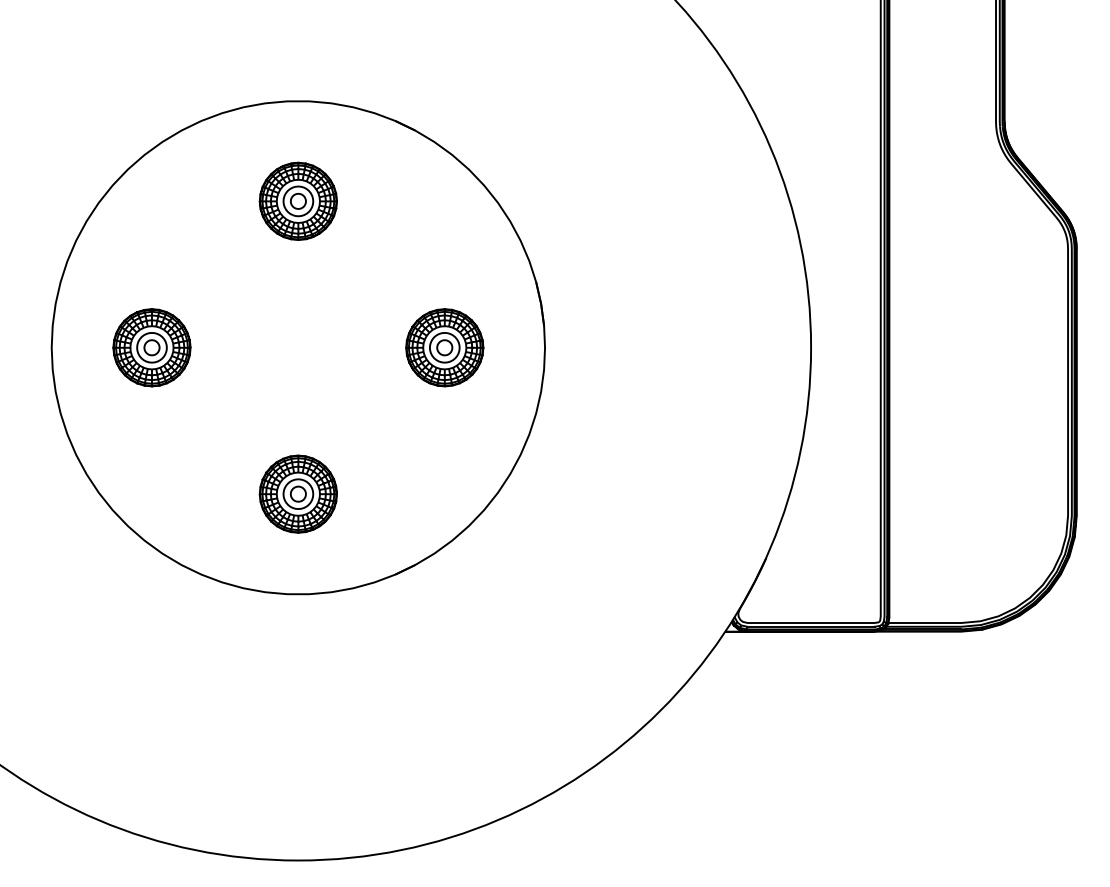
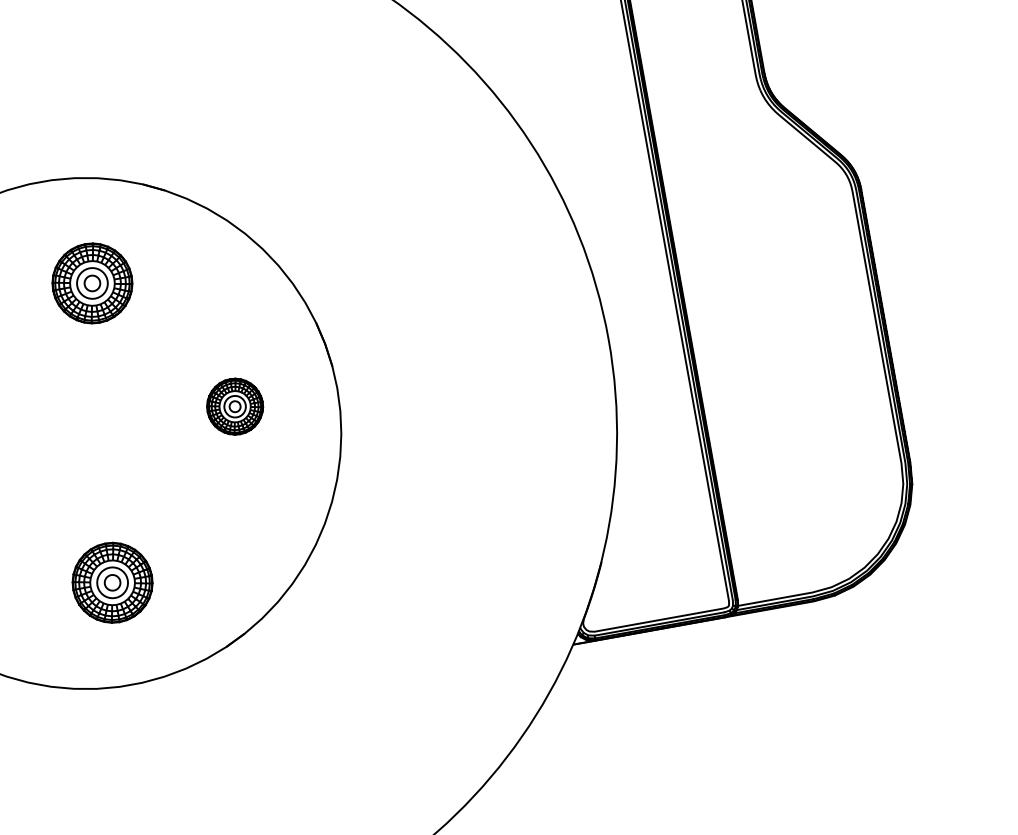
part: (297, 200) -> (91, 282), moved
part: (444, 347) -> (234, 406), size x0.7

